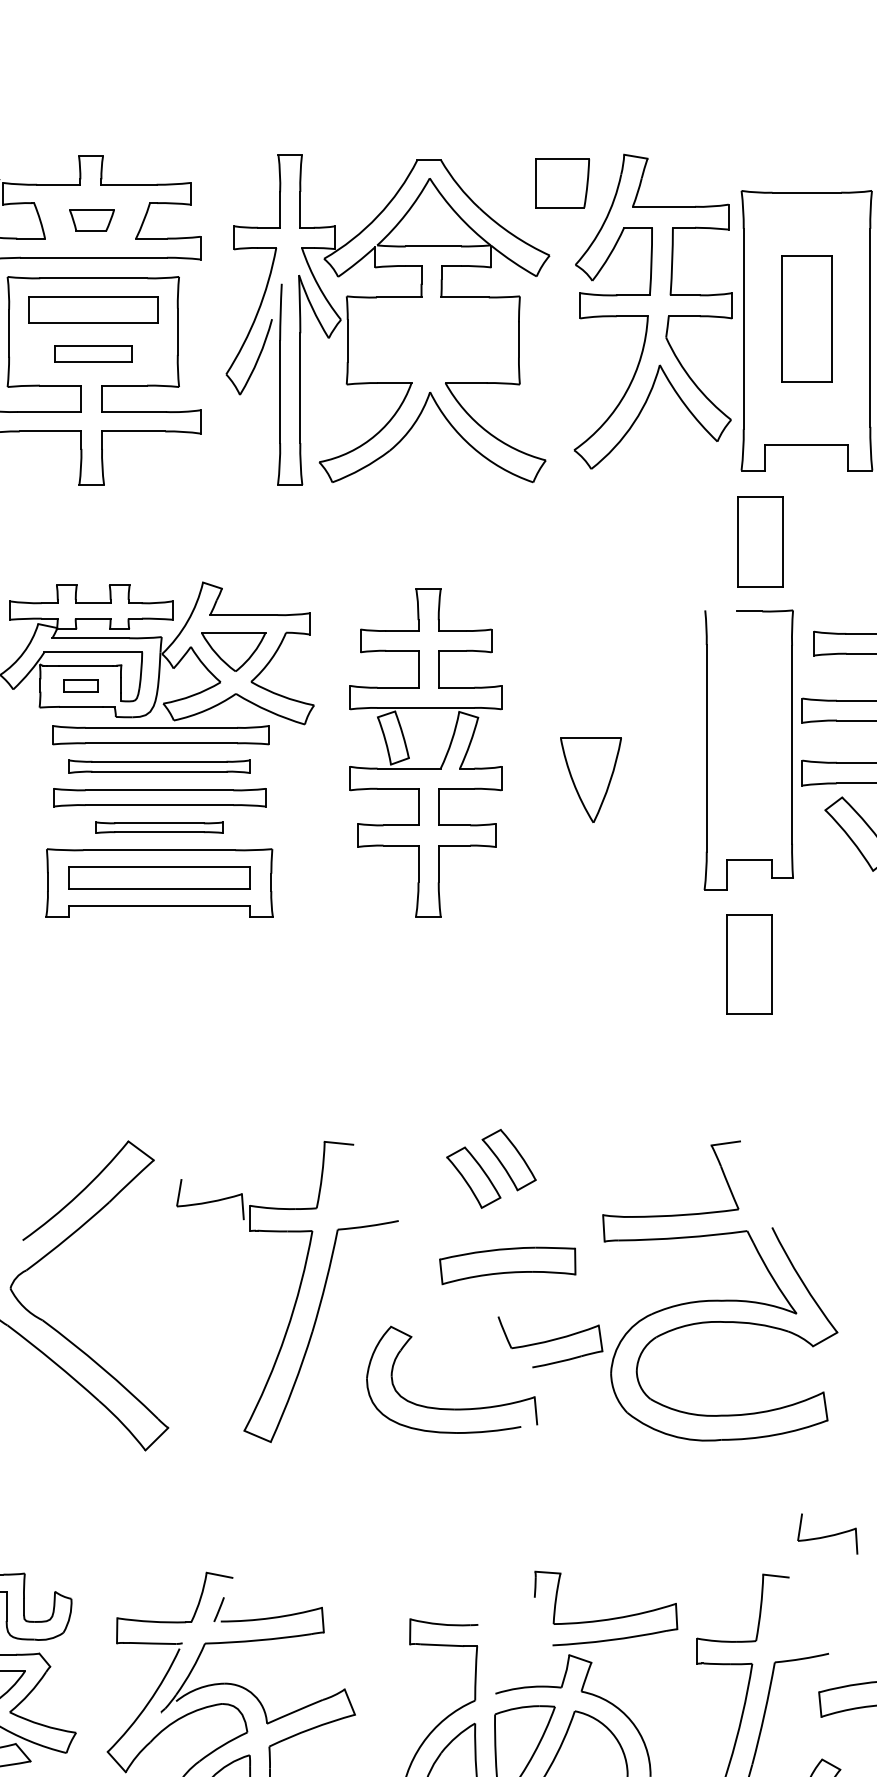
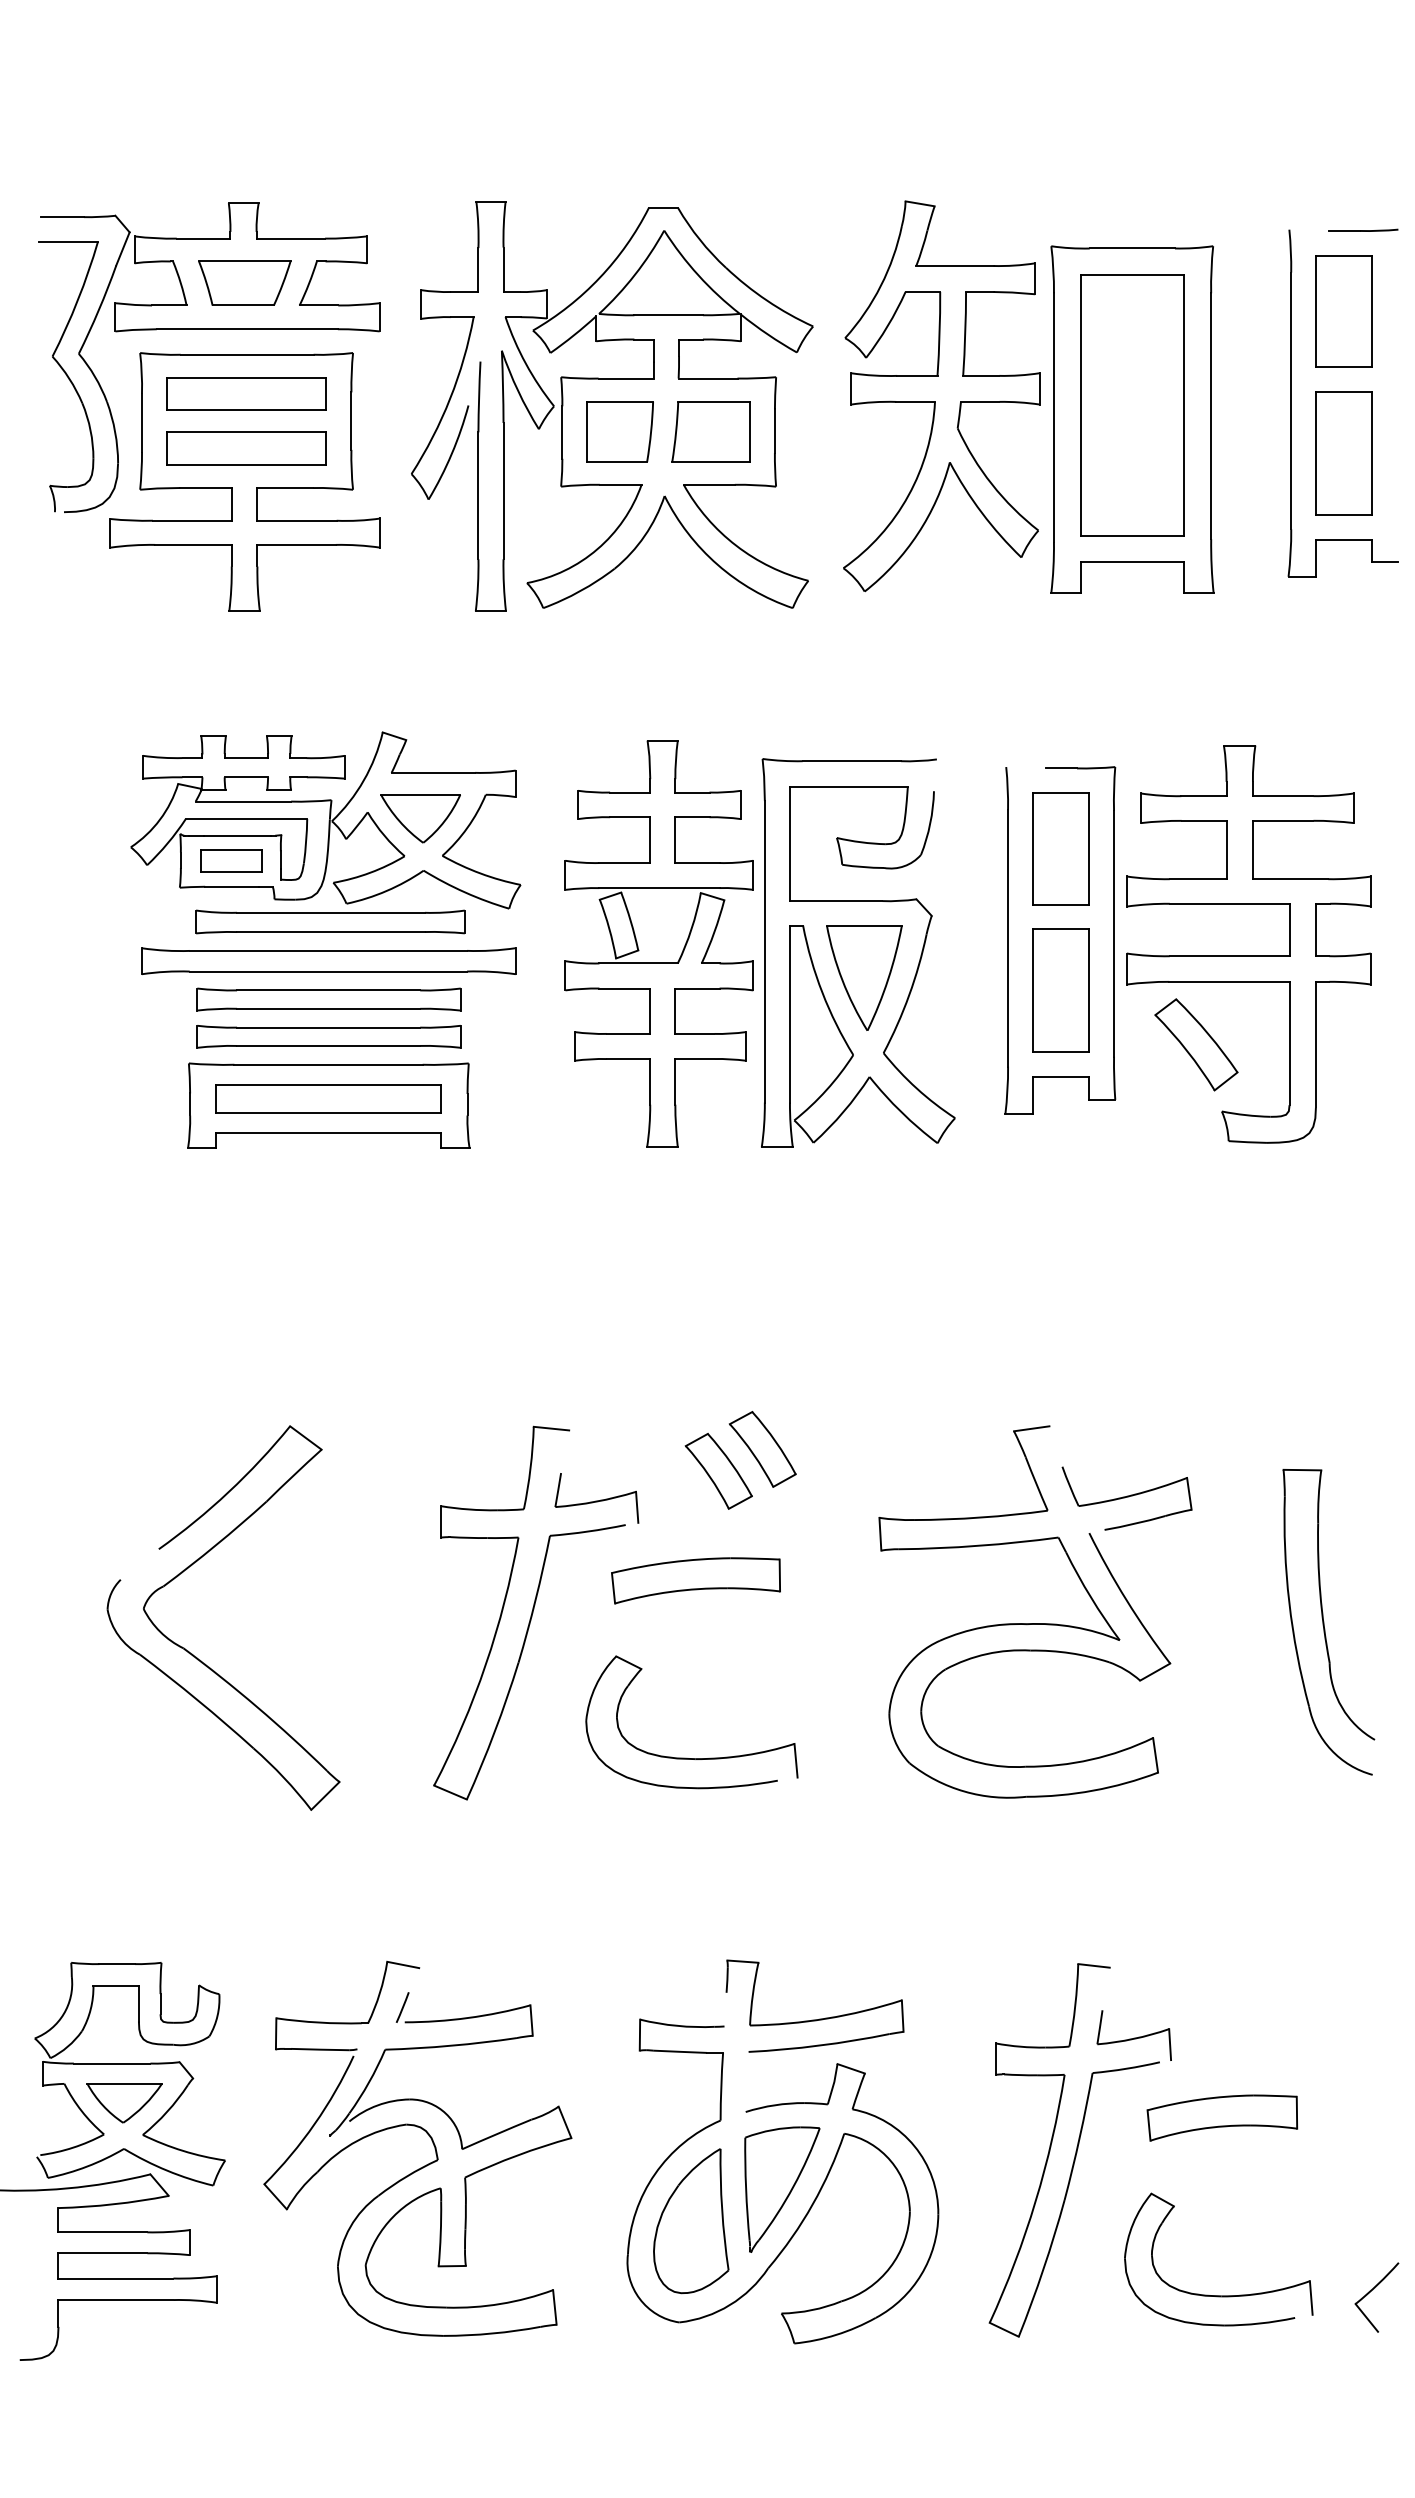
part: (562, 183) -> (619, 431), moved
part: (91, 220) -> (244, 282), size x1.67
part: (806, 319) -> (1132, 405), size x1.67
part: (467, 340) -> (710, 431), added
part: (93, 353) -> (246, 448), size x1.67
part: (760, 541) -> (1060, 848), moved
part: (81, 685) -> (231, 860), size x1.43
part: (159, 766) -> (328, 960), size x1.67
part: (550, 767) -> (813, 962), added
part: (159, 827) -> (328, 1036), size x1.67
part: (748, 964) -> (1060, 990), moved
part: (210, 1199) -> (596, 1498), moved
part: (507, 1265) -> (695, 1580), moved
part: (550, 1342) -> (1126, 1498), moved
part: (827, 1533) -> (1133, 2035), moved
part: (609, 1618) -> (819, 2018), moved

